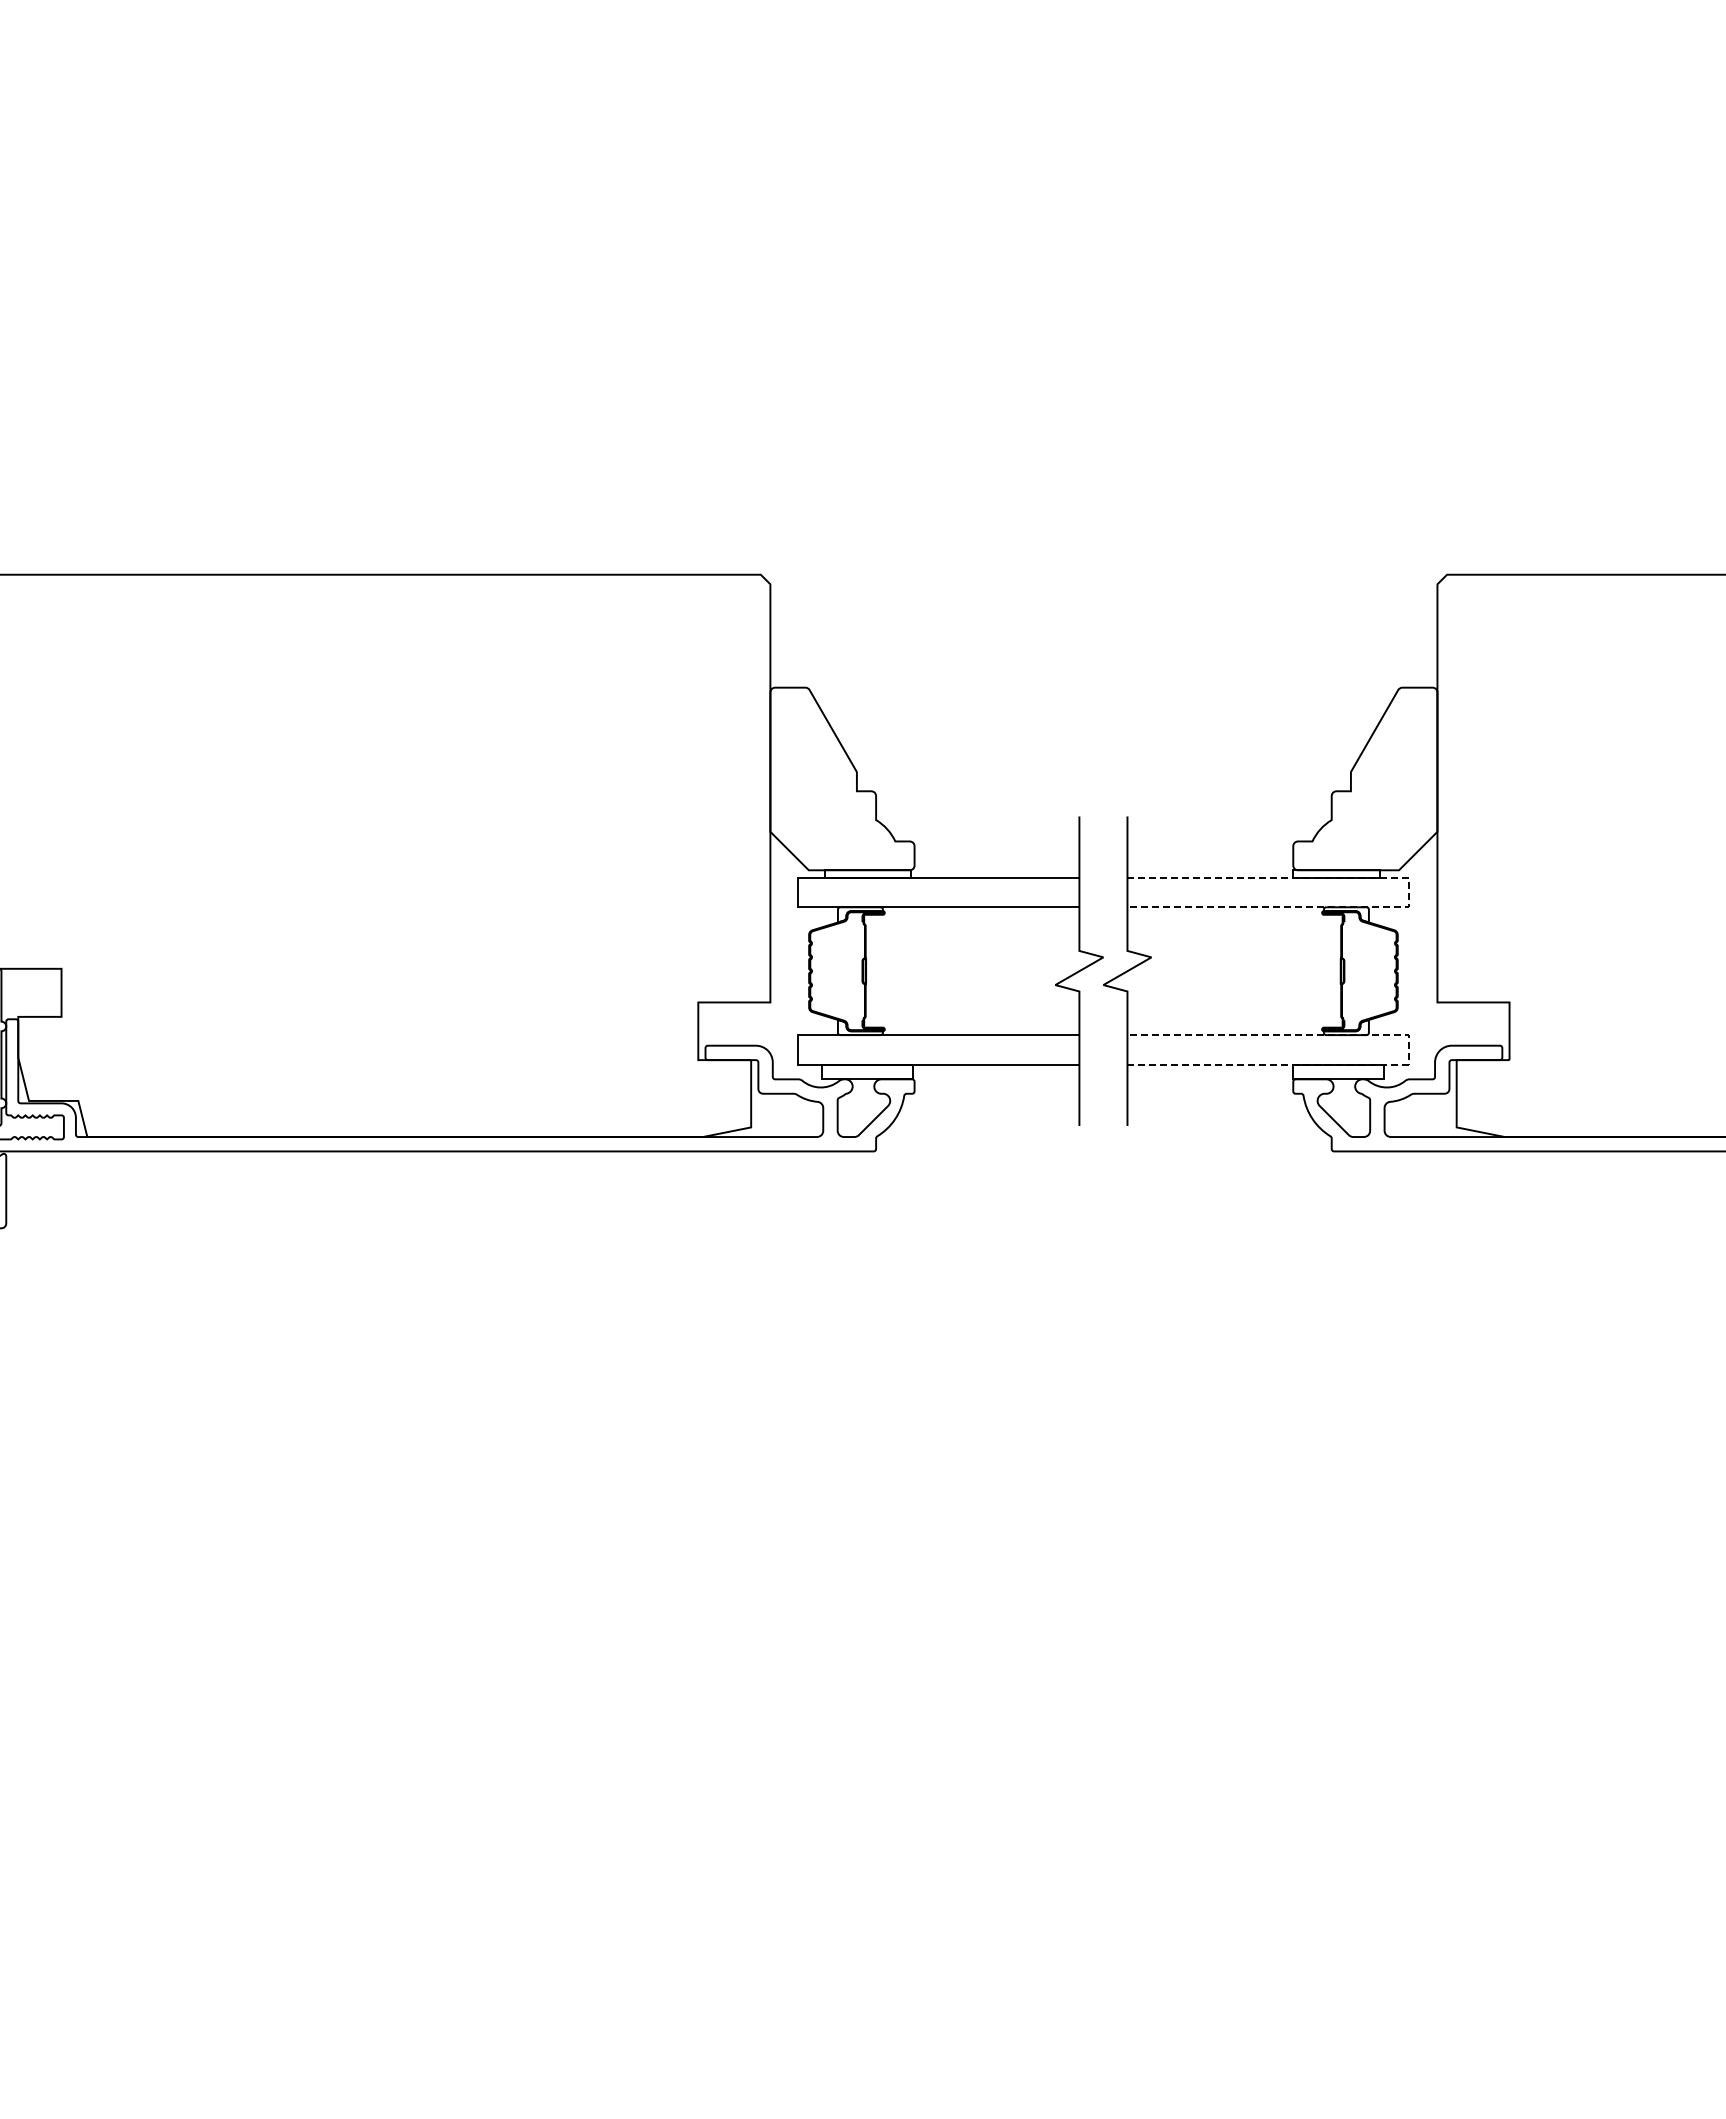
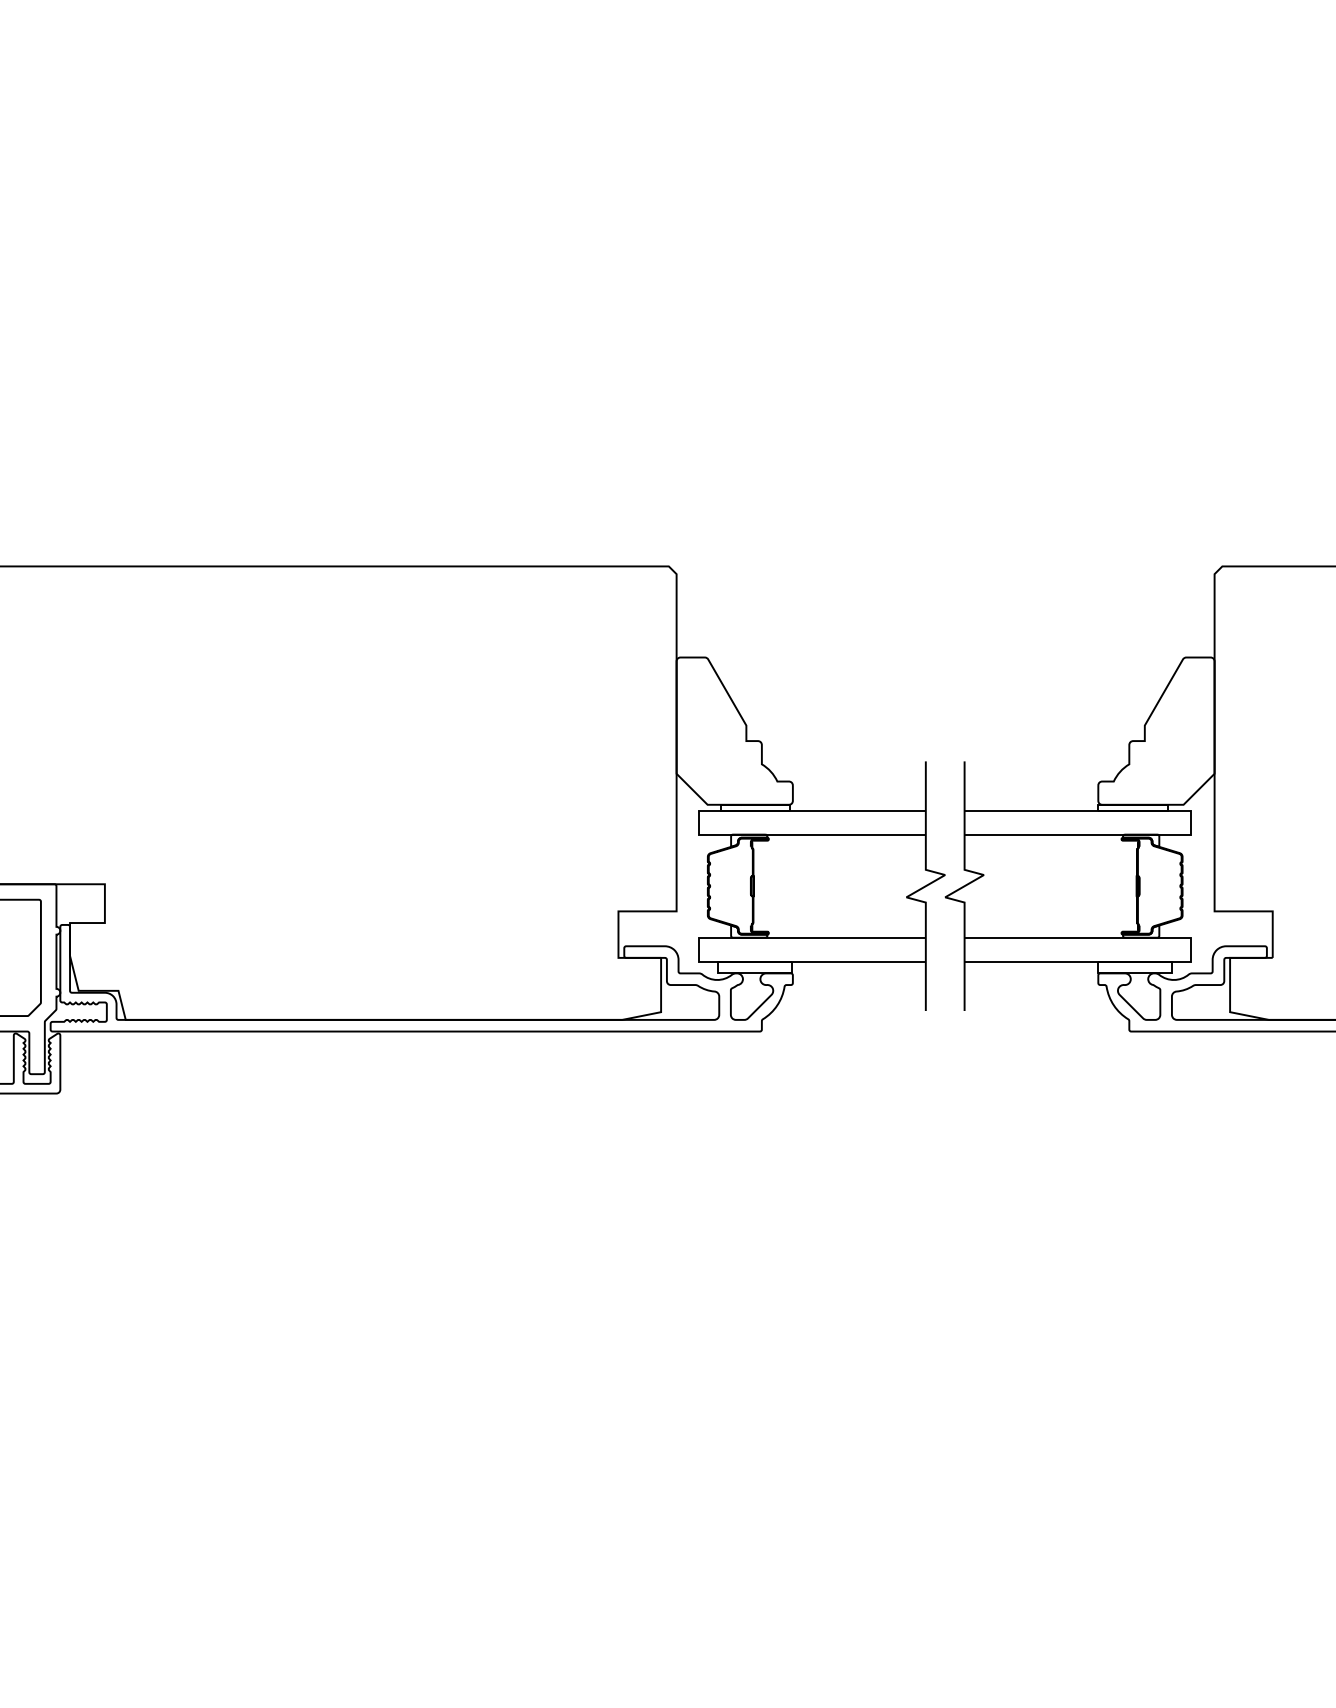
line: (1408, 892) -> (1191, 822), dashed -> solid
line: (1408, 1050) -> (1191, 950), dashed -> solid

